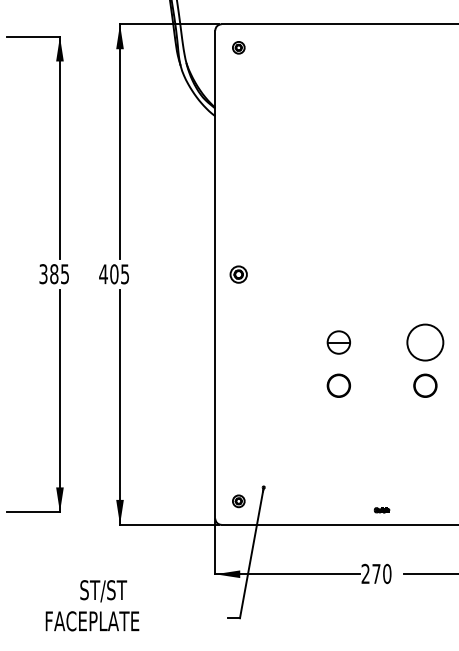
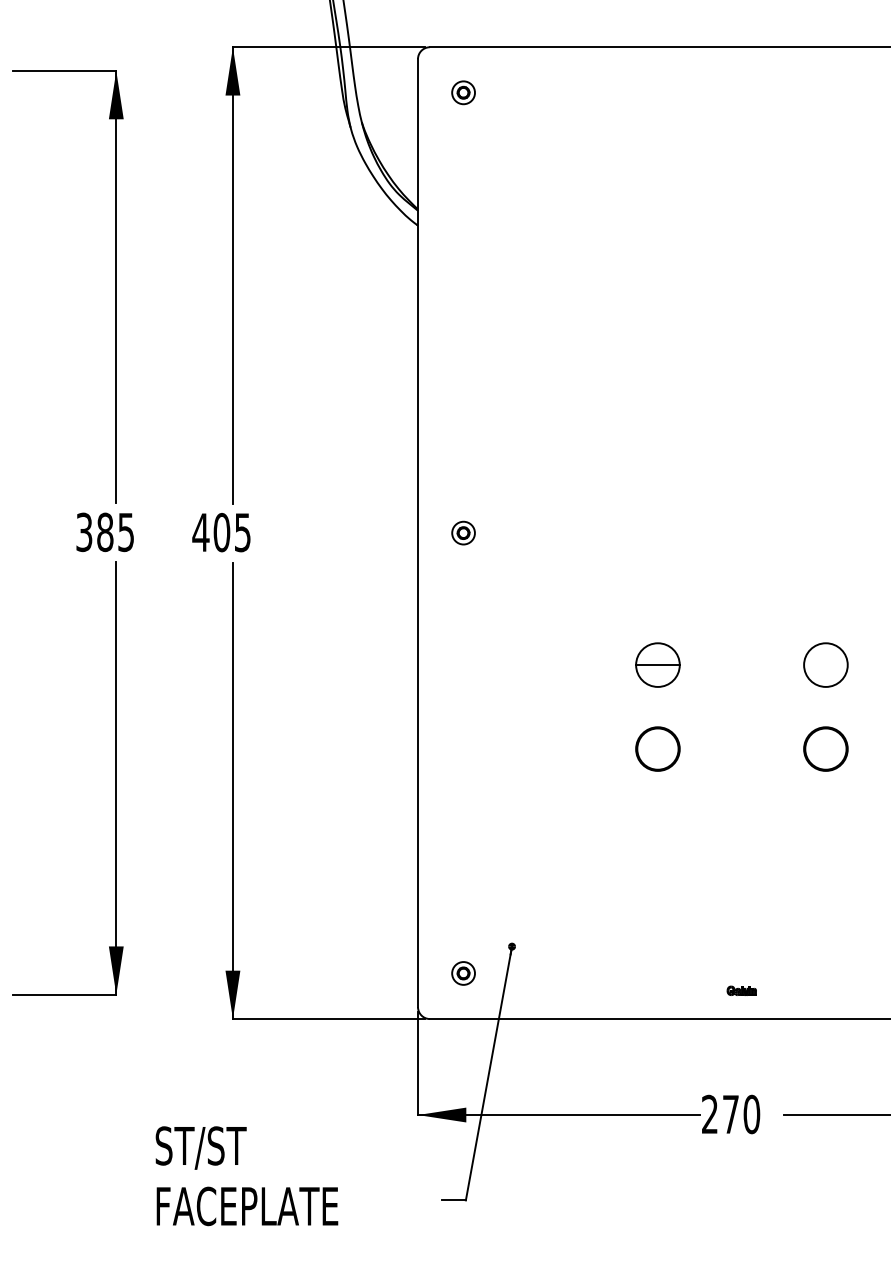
part: (238, 274) -> (462, 532), size x0.71
circle: (425, 342) -> (826, 665), size x0.62
text: (92, 621) -> (247, 1206), moved

